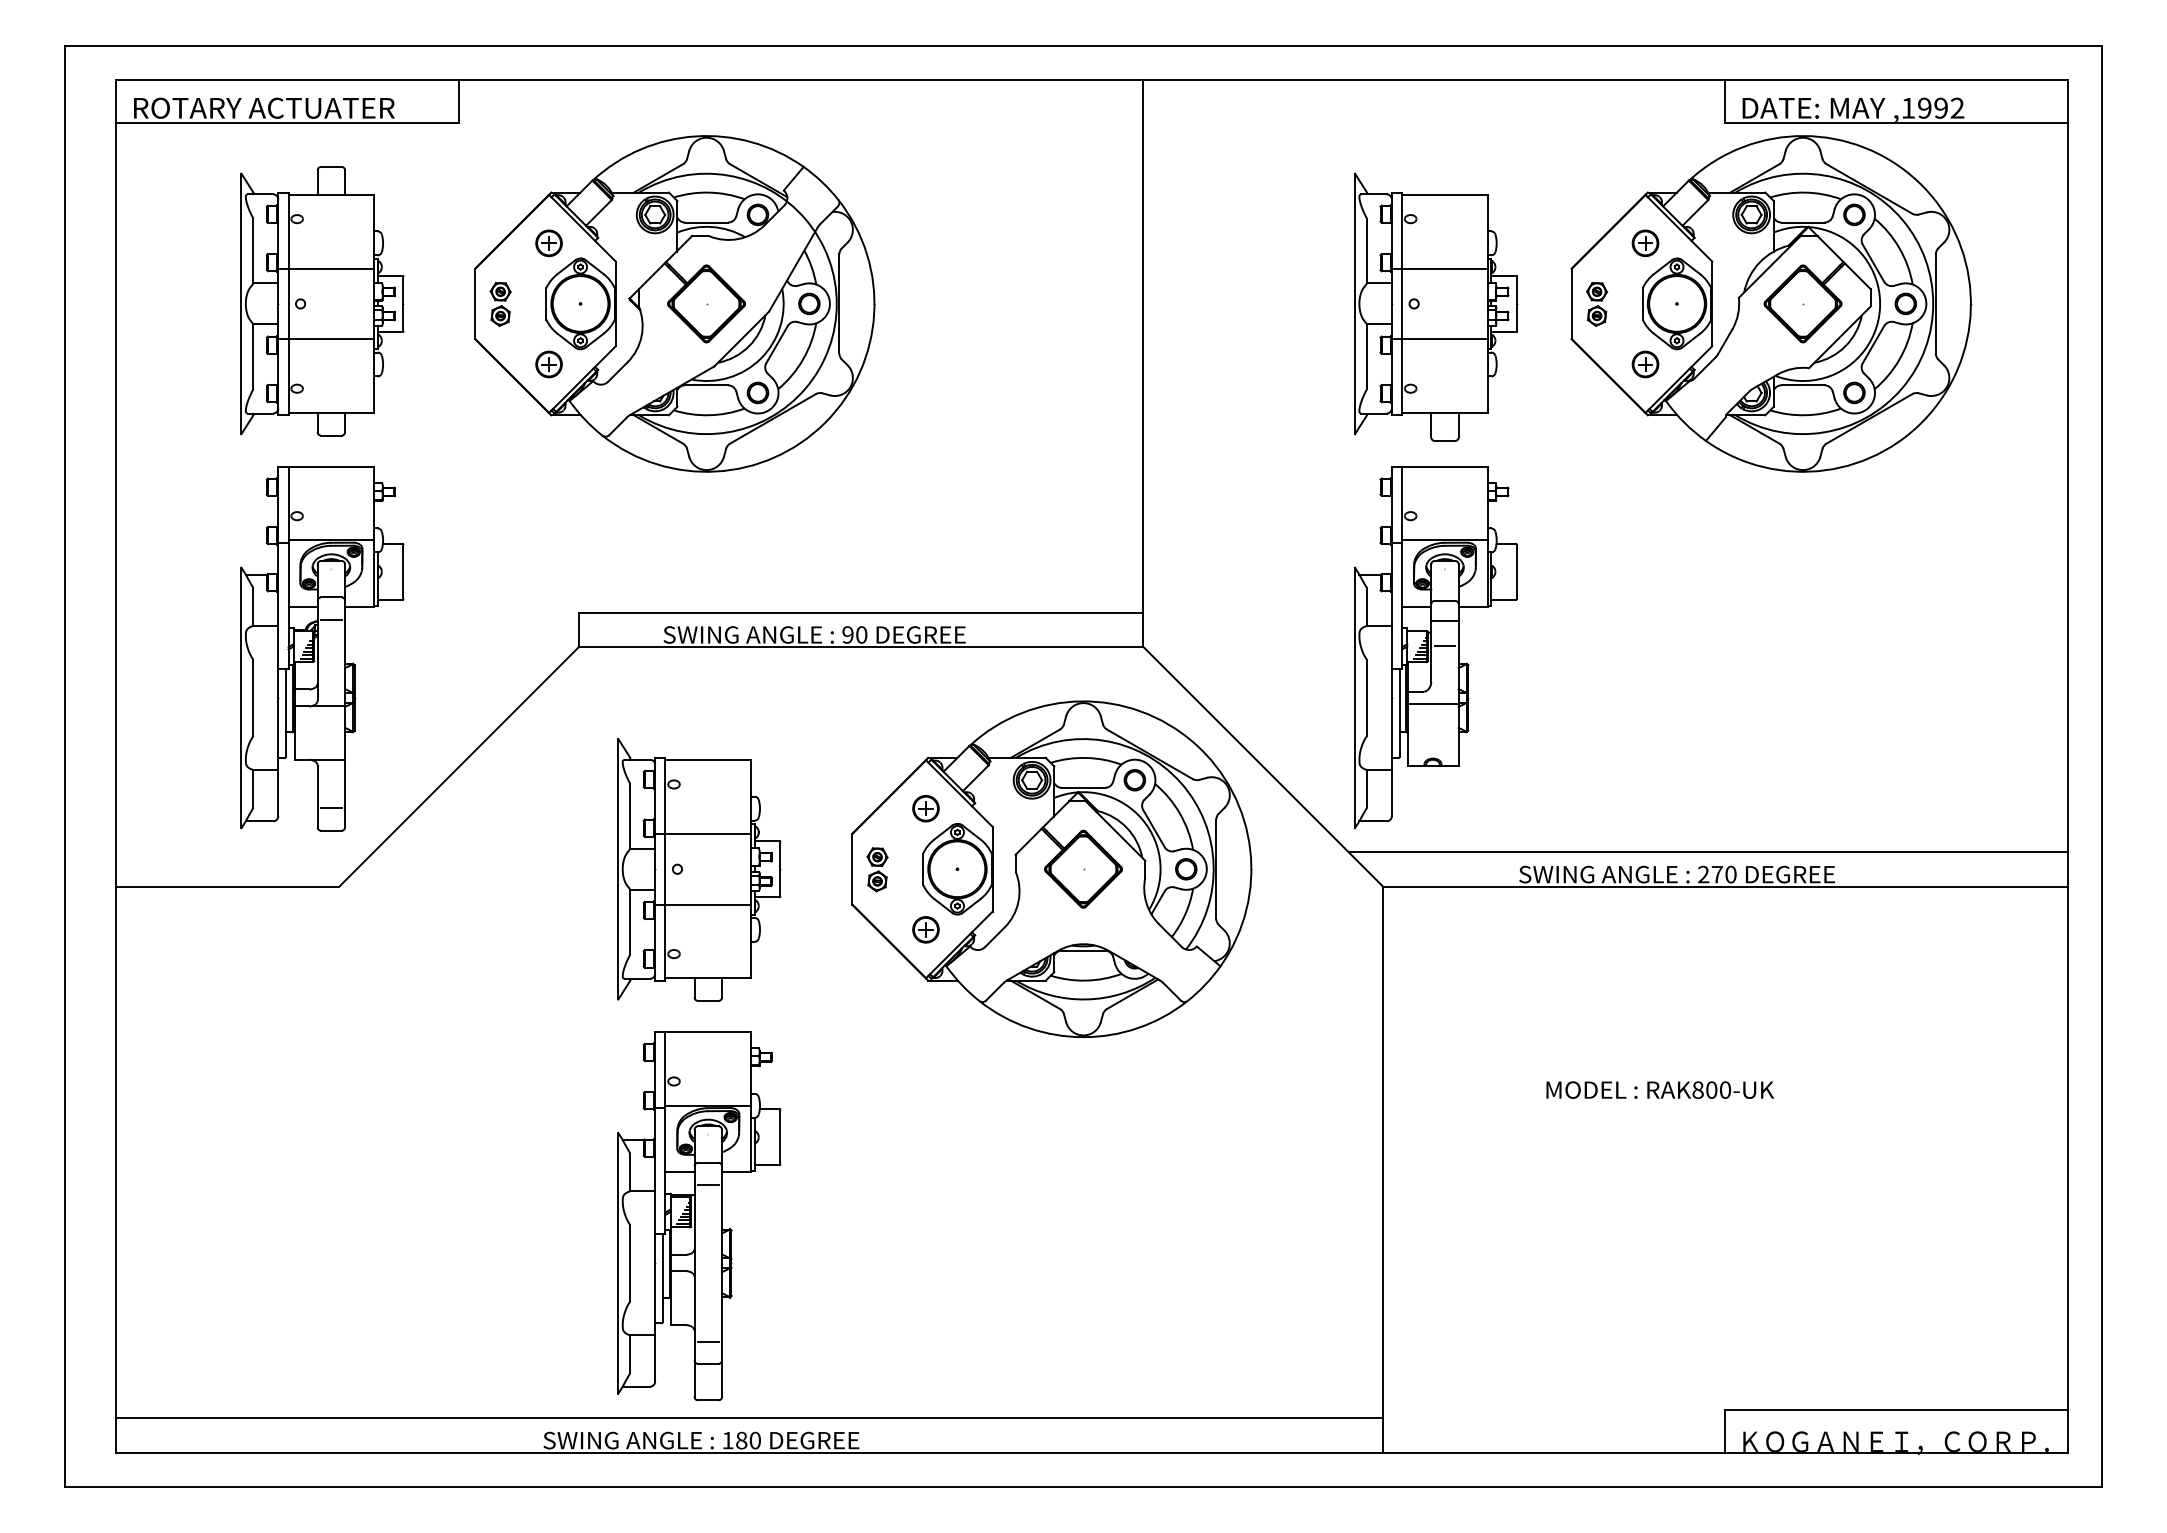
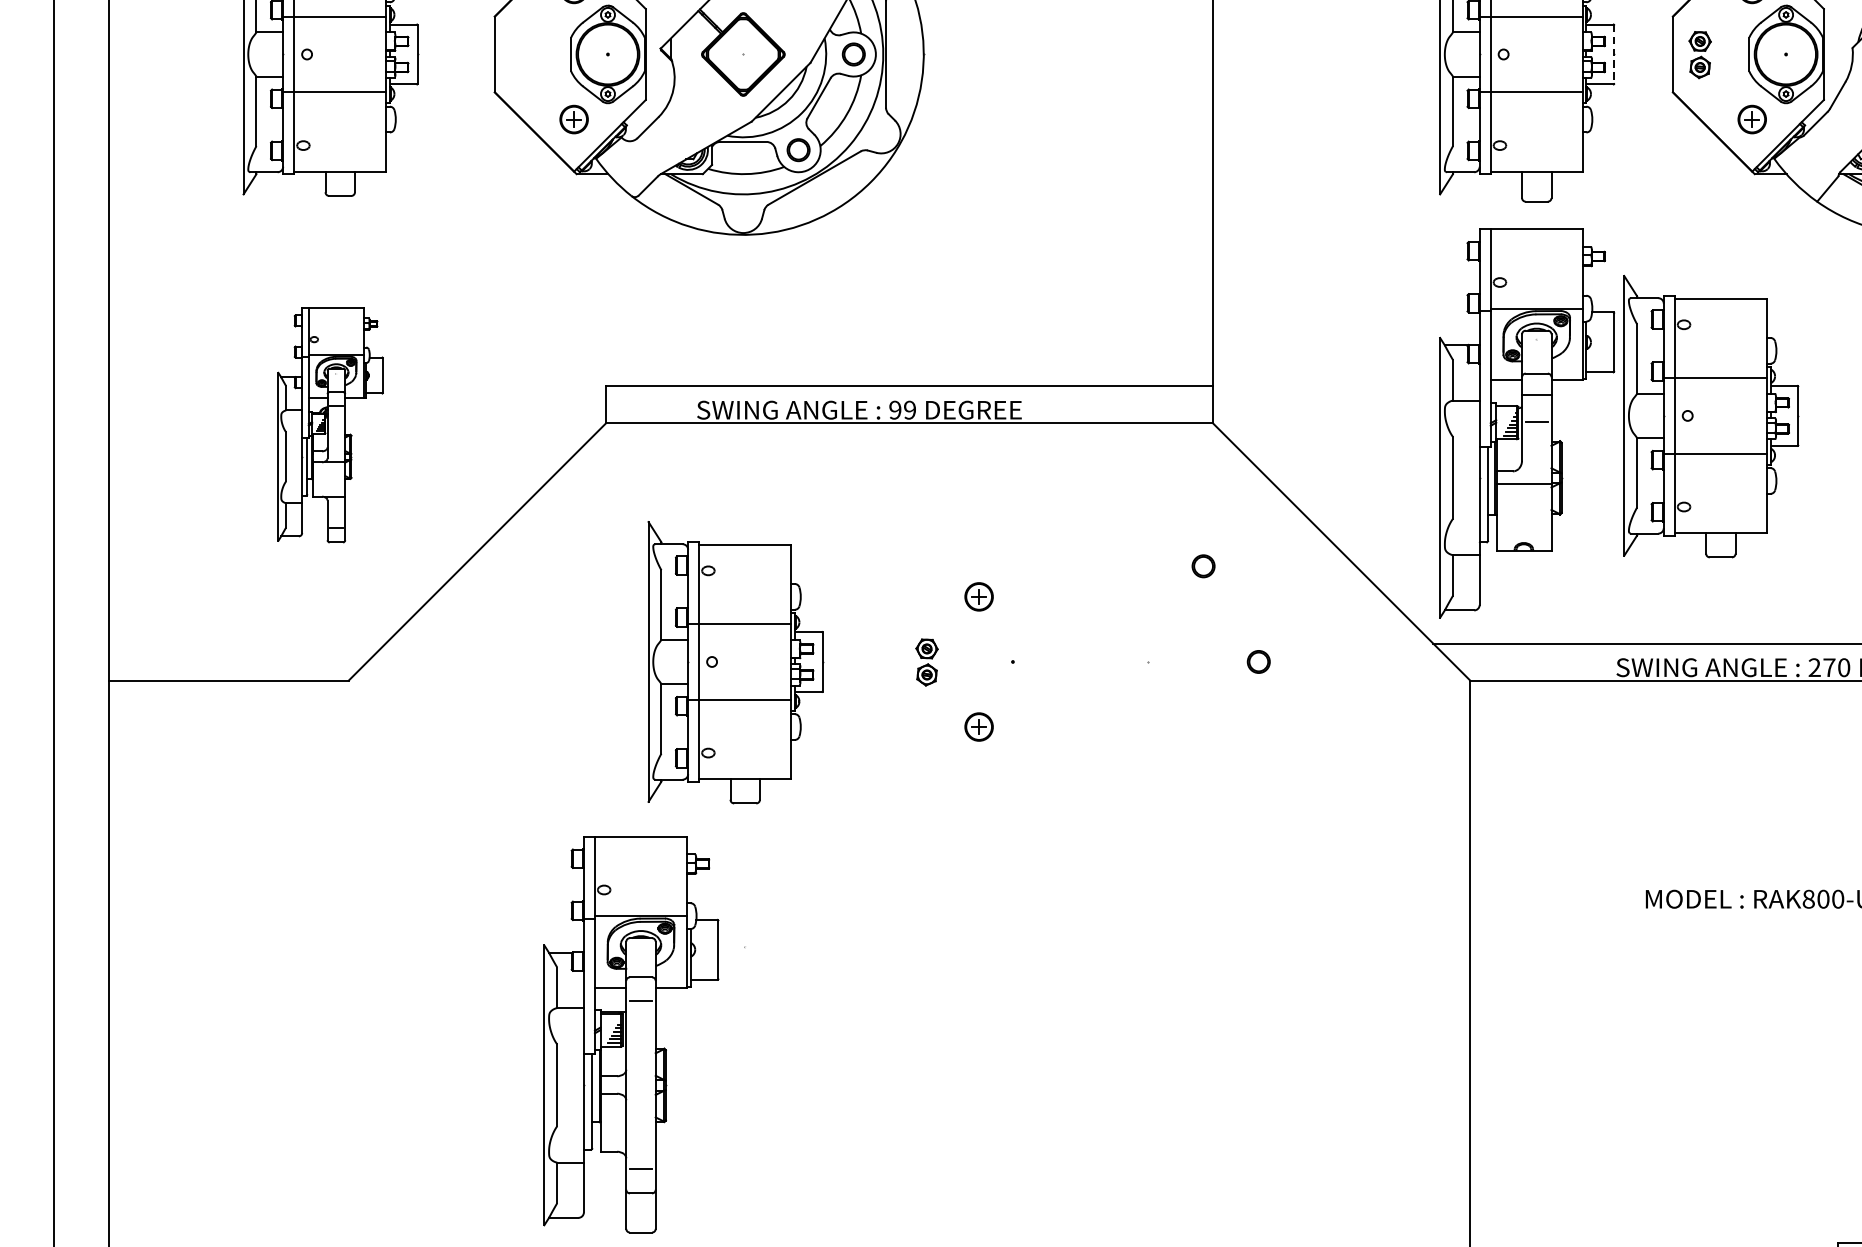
part: (500, 304) -> (521, 55), removed
line: (1516, 304) -> (1613, 55), solid -> dashed
text: (861, 634) -> (909, 409), 90 -> 99
part: (1607, 640) -> (1711, 416), added
part: (322, 648) -> (330, 424), size x0.6
part: (1051, 868) -> (1113, 661), removed
part: (699, 1216) -> (631, 1035), moved

